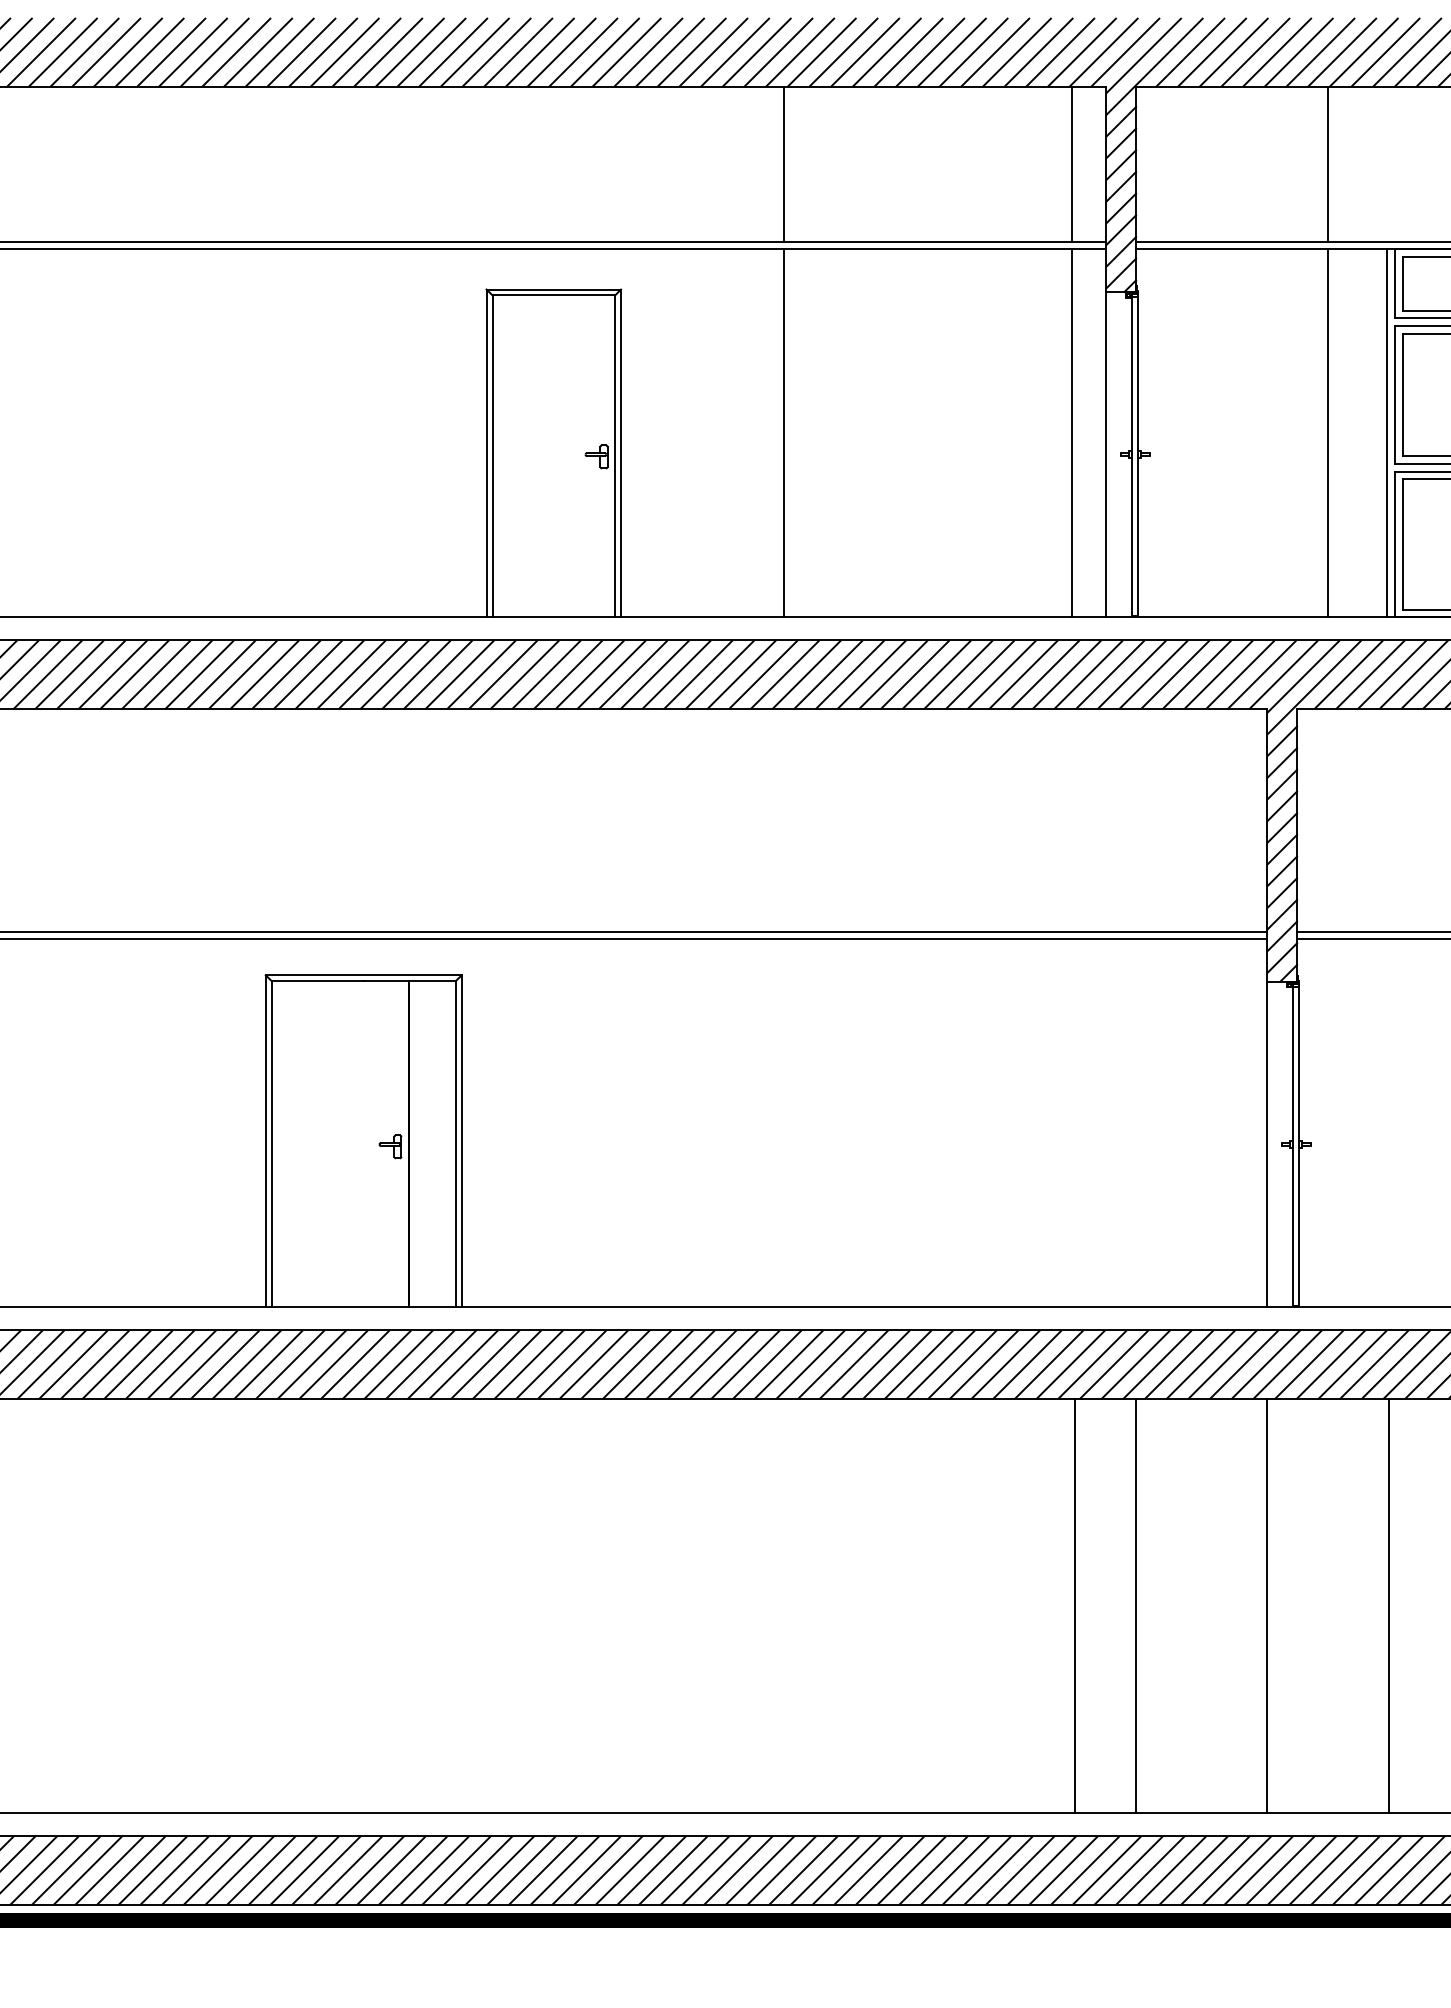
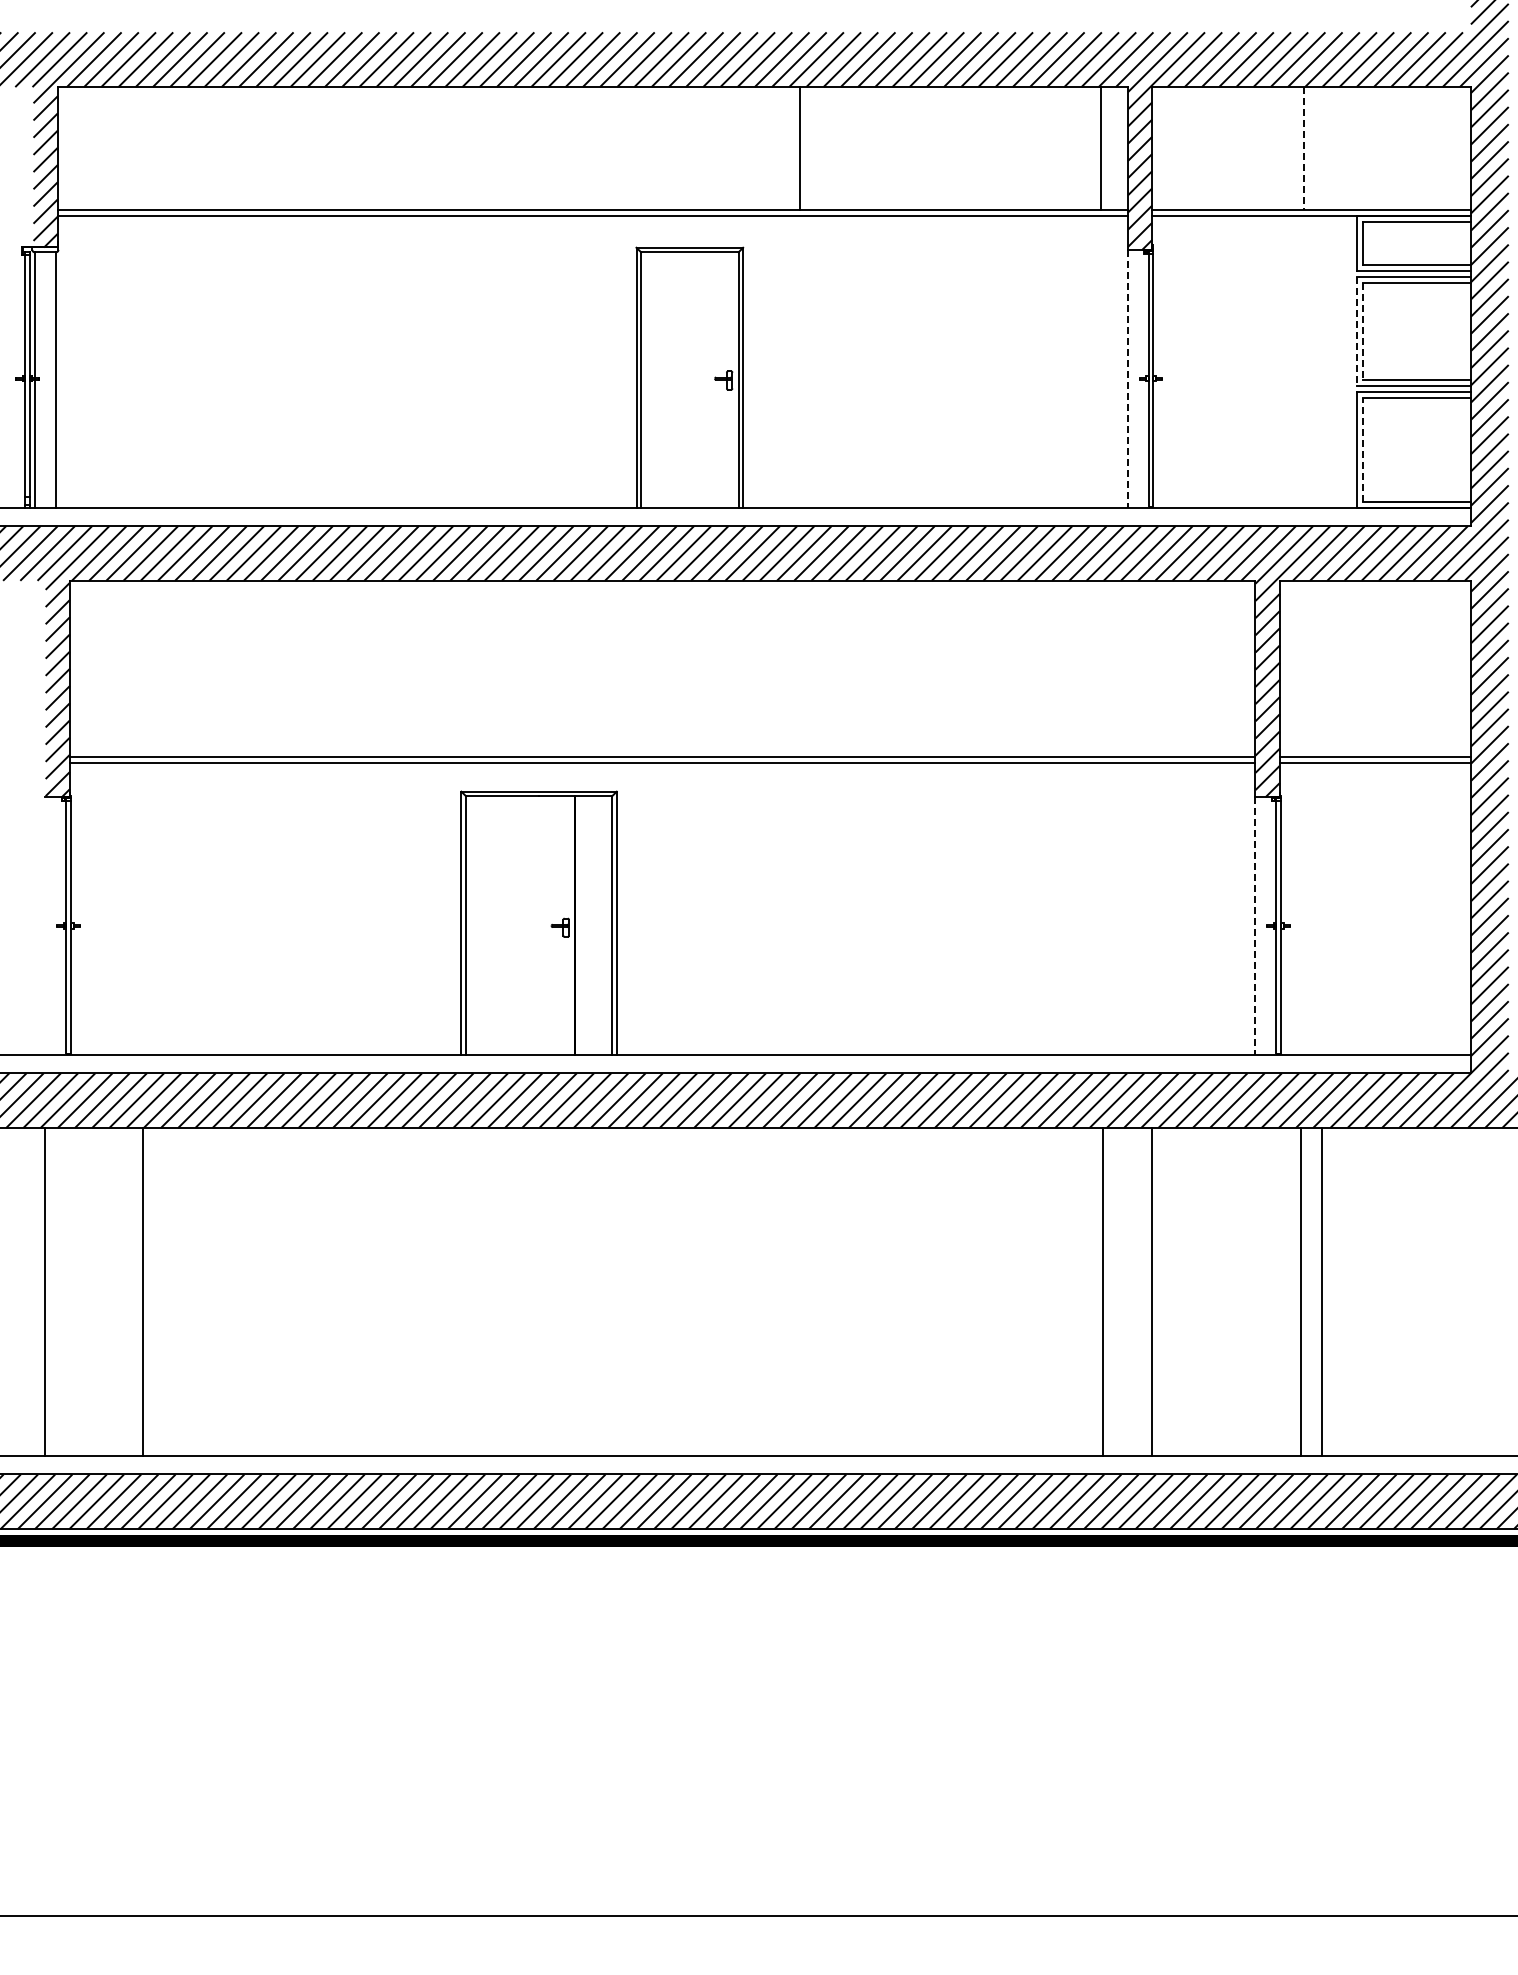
line: (784, 164) -> (800, 148), moved
line: (1327, 164) -> (1303, 148), solid -> dashed
line: (1395, 395) -> (1357, 331), solid -> dashed
line: (1403, 395) -> (1363, 331), solid -> dashed
line: (784, 432) -> (872, 361), removed
line: (1071, 432) -> (1100, 361), removed
line: (1327, 432) -> (1303, 361), removed
line: (1386, 432) -> (1350, 361), removed
line: (1105, 454) -> (1127, 378), solid -> dashed
line: (1403, 545) -> (1363, 450), solid -> dashed
line: (1267, 1145) -> (1255, 926), solid -> dashed
line: (1267, 1605) -> (1322, 1291), moved
line: (1389, 1605) -> (1300, 1291), moved

